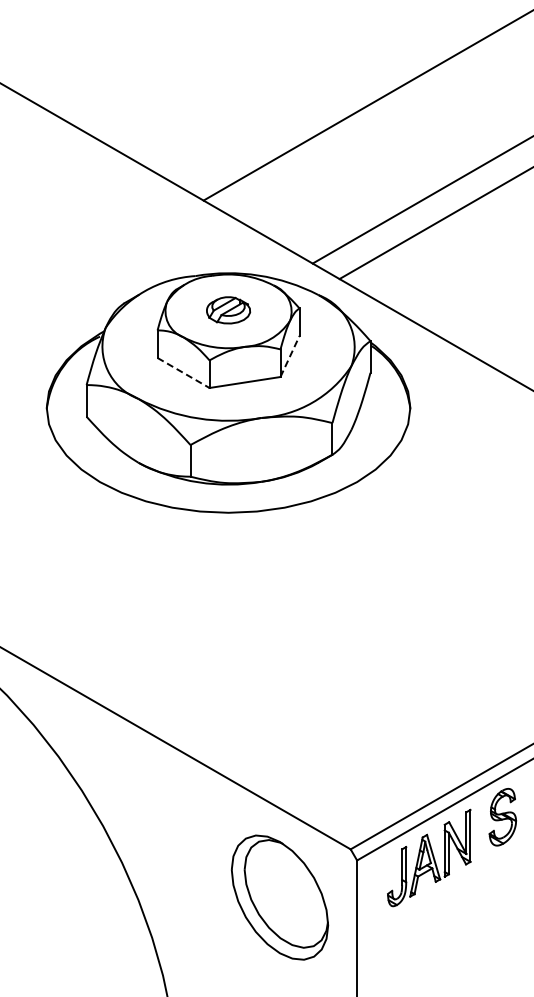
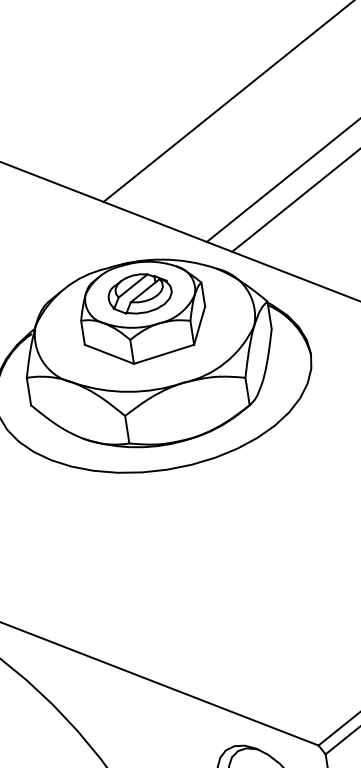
part: (228, 310) -> (140, 294), size x1.67
line: (290, 356) -> (200, 325), dashed -> solid
line: (183, 372) -> (109, 353), dashed -> solid

